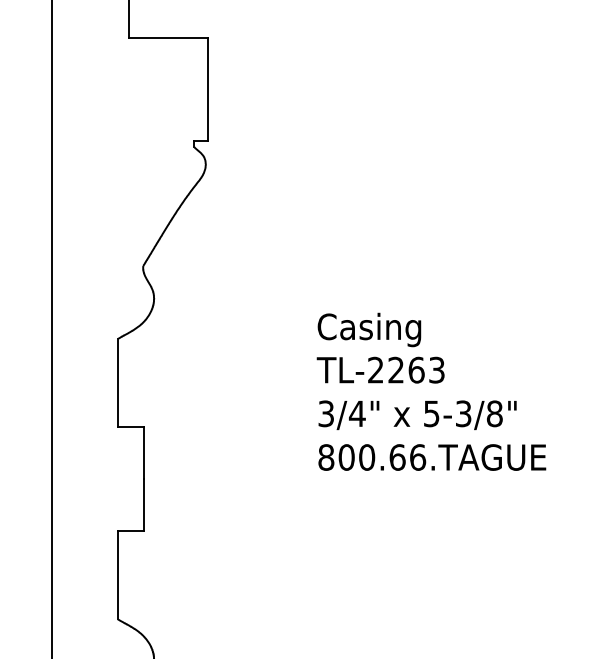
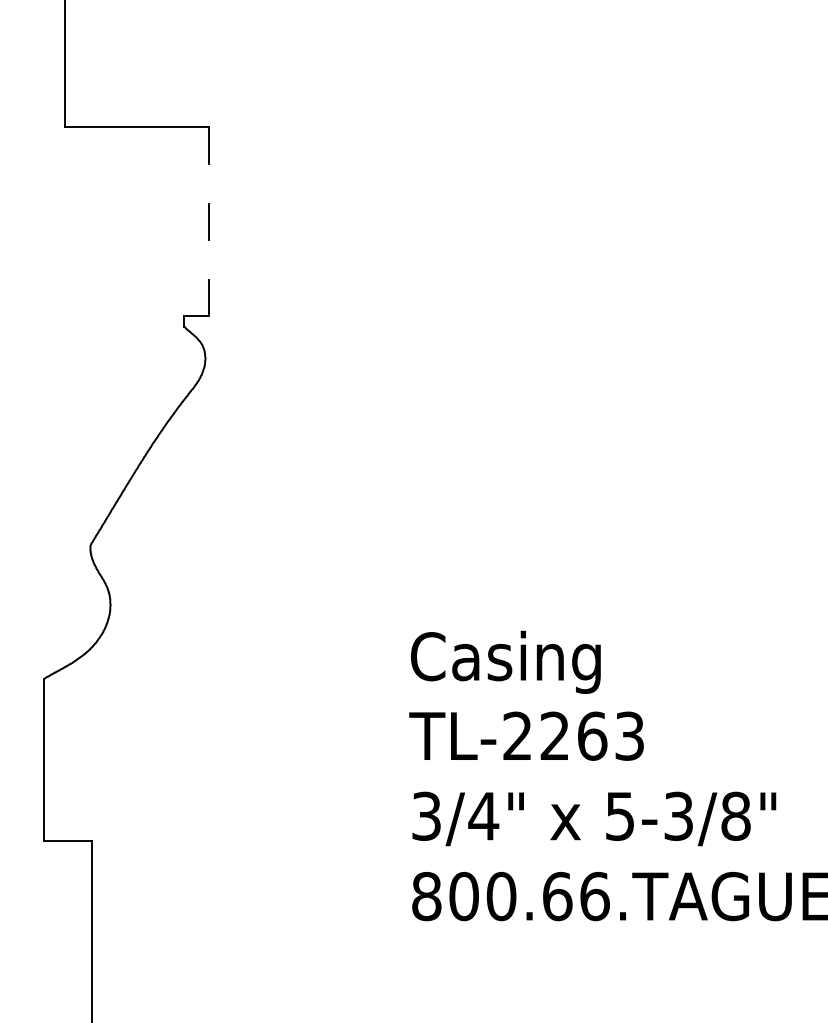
line: (207, 89) -> (208, 220), solid -> dashed

